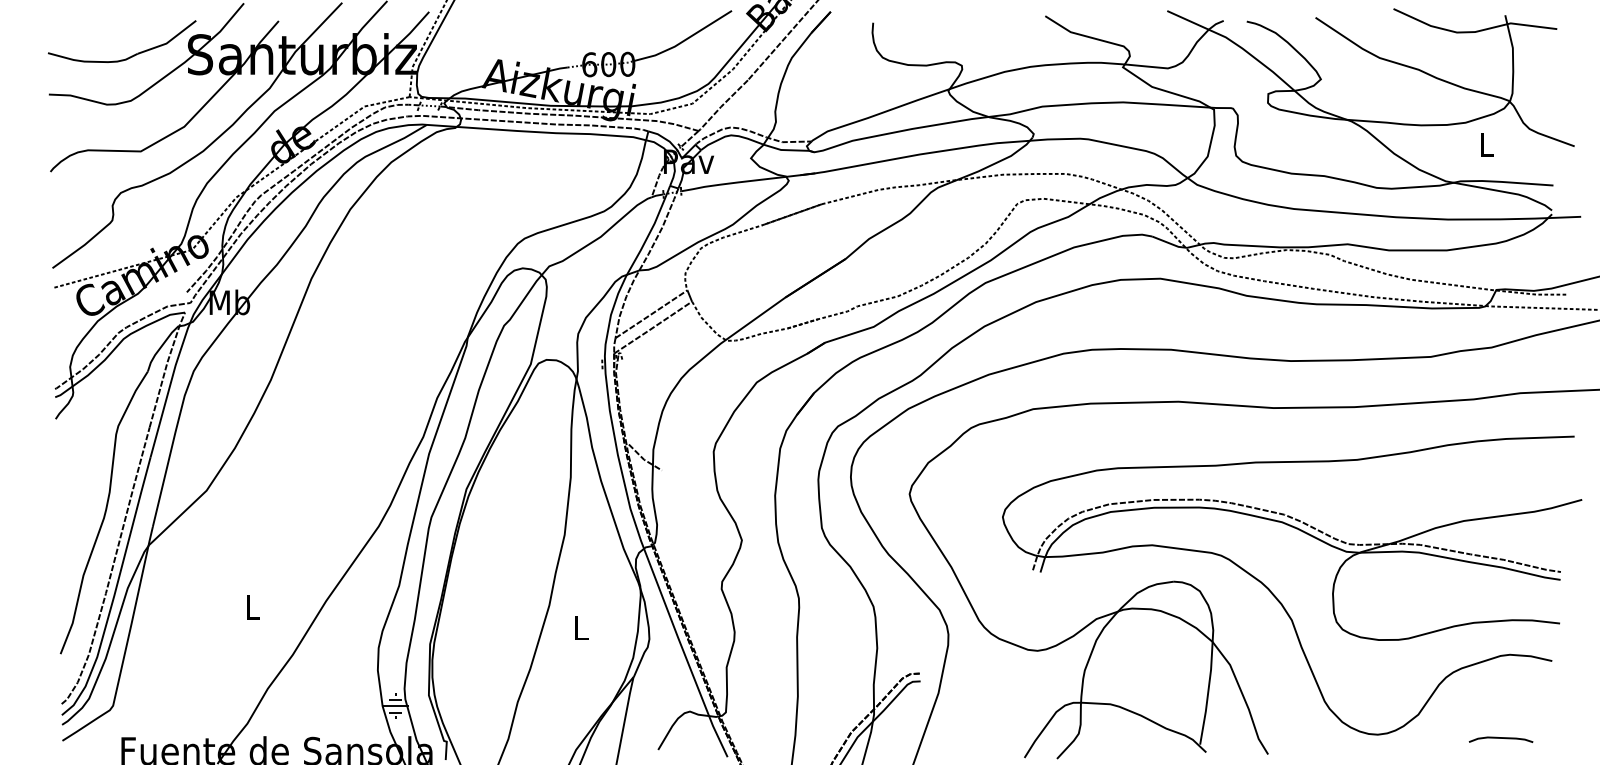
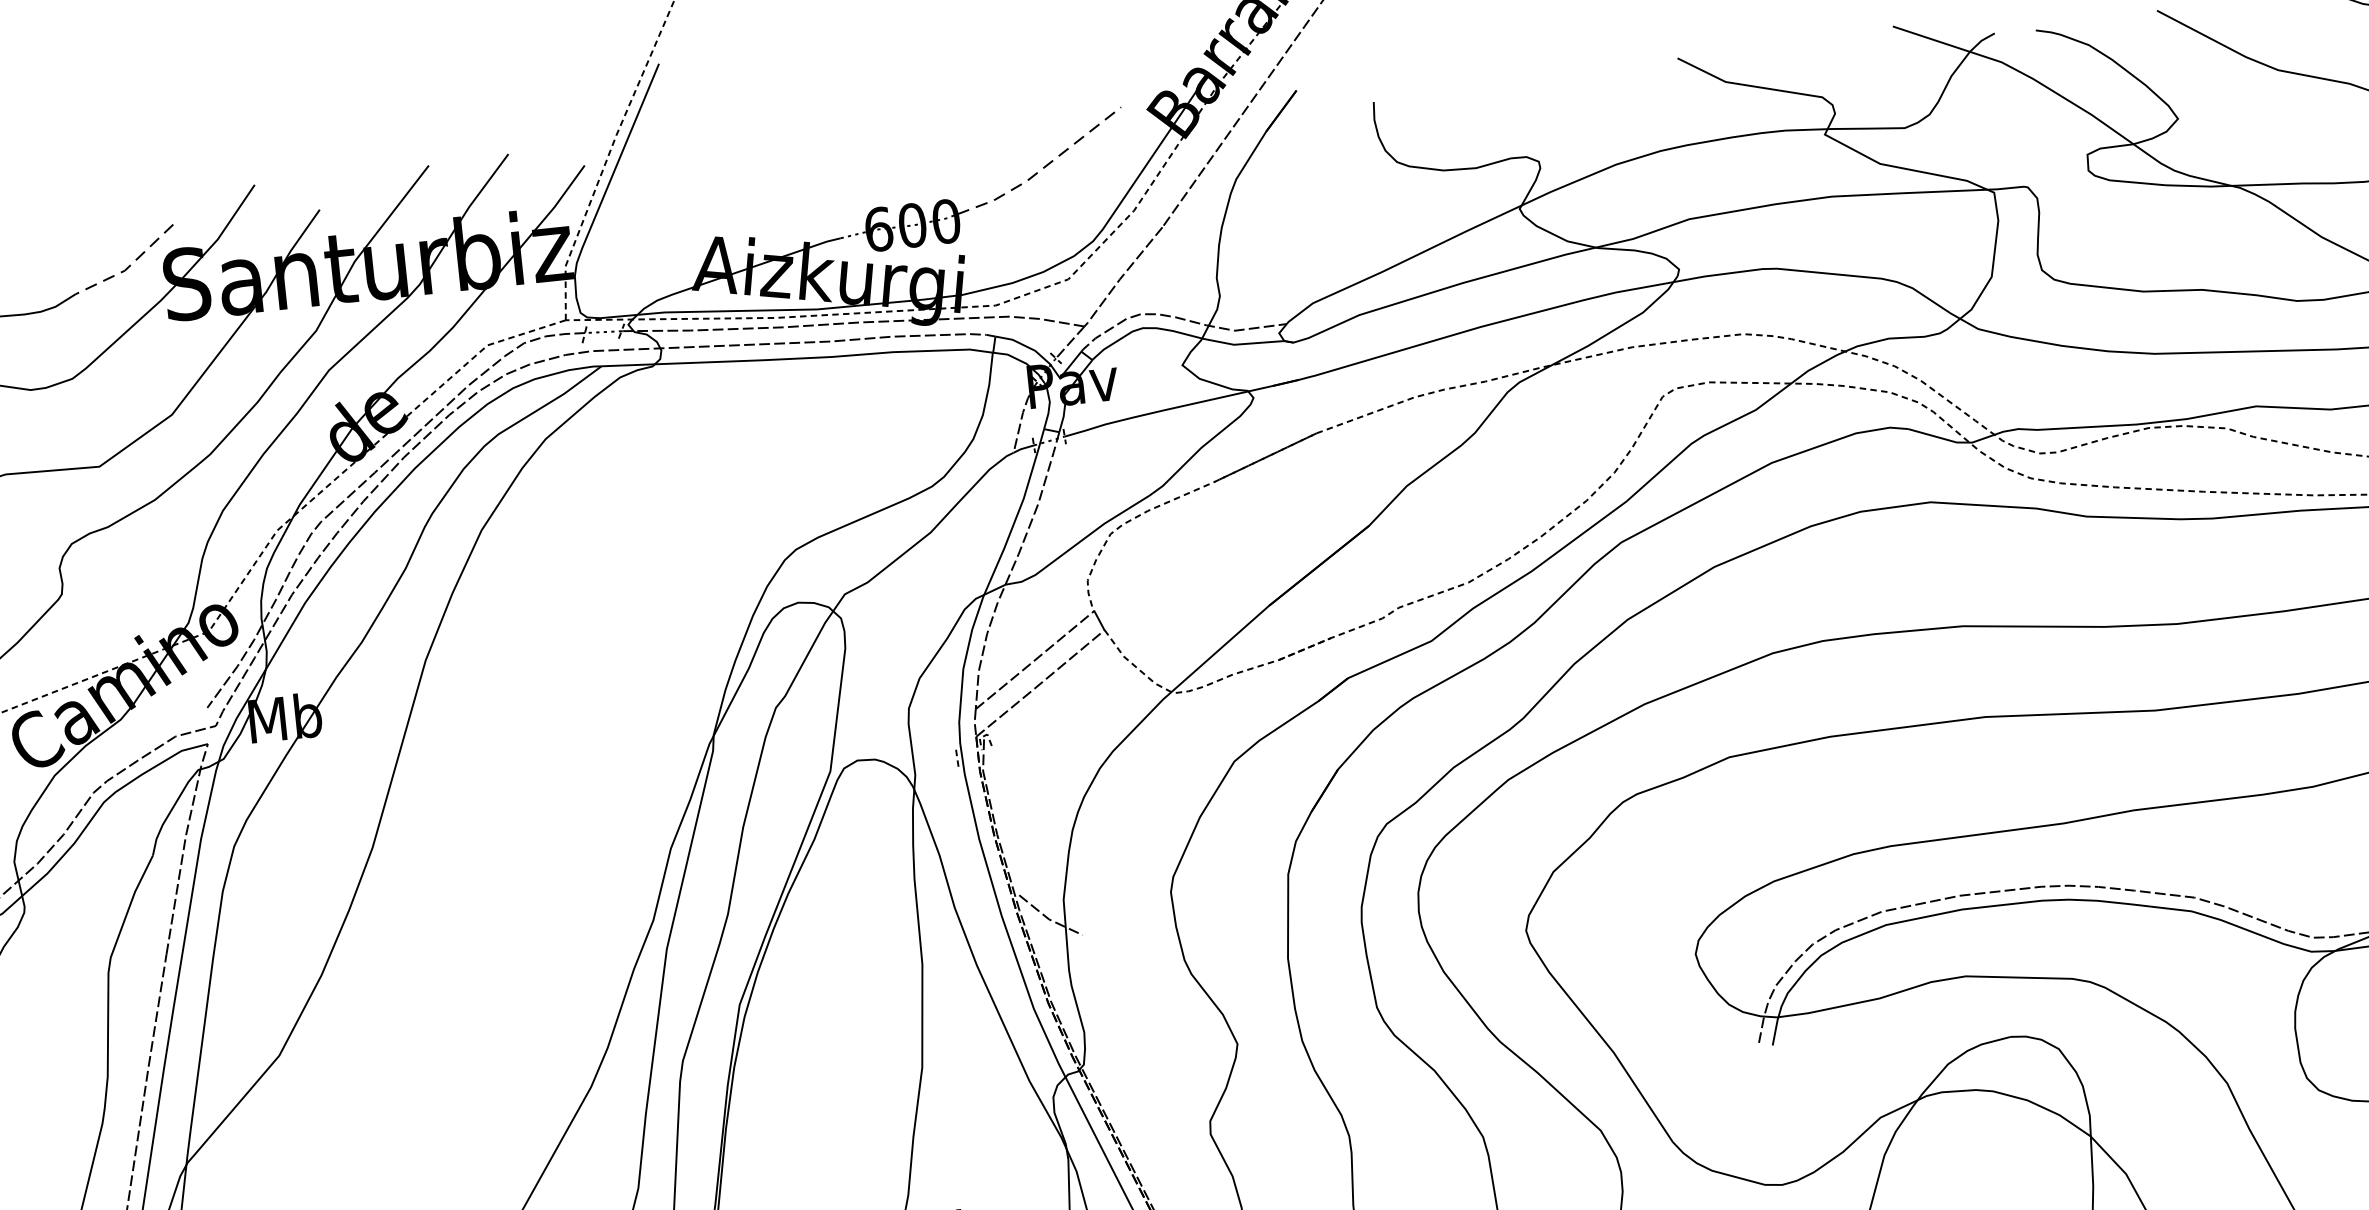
line: (684, 40) -> (1042, 168), solid -> dashed
line: (168, 41) -> (127, 266), solid -> dashed

